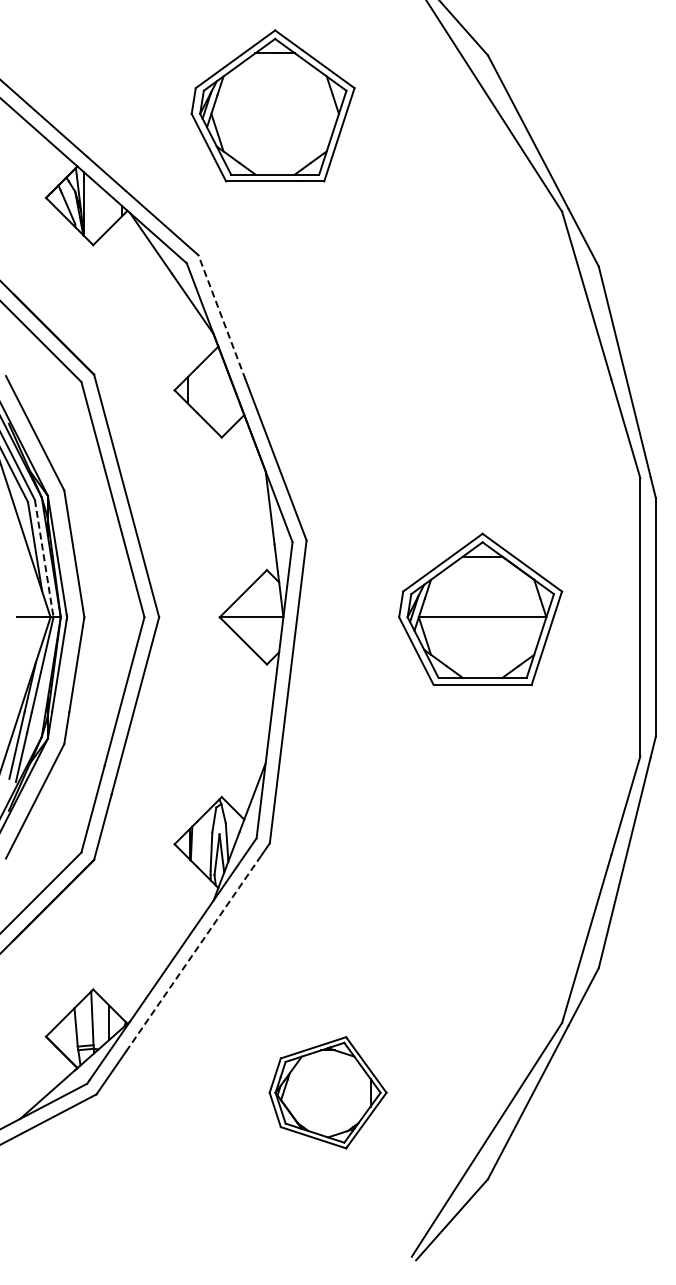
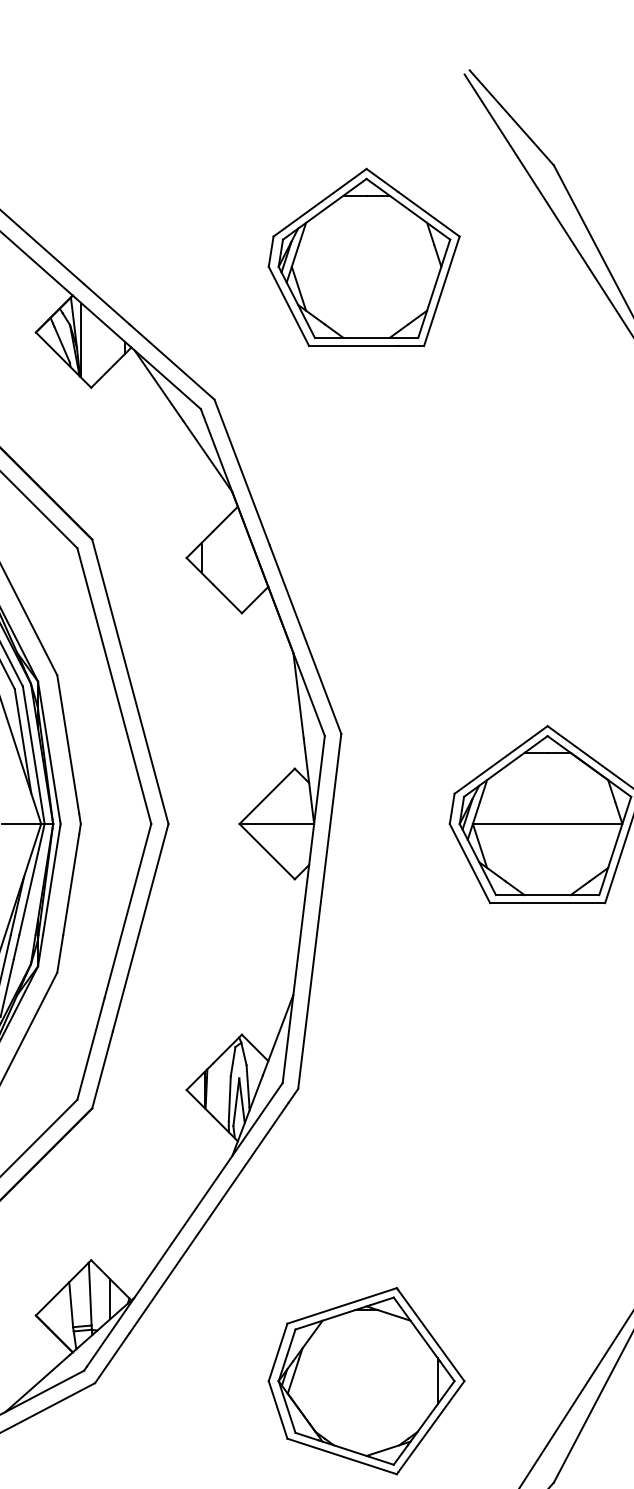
part: (272, 105) -> (363, 256), moved
line: (222, 317) -> (242, 472), dashed -> solid
line: (44, 559) -> (34, 756), dashed -> solid
line: (193, 953) -> (208, 1218), dashed -> solid
part: (327, 1092) -> (365, 1380), size x1.43

